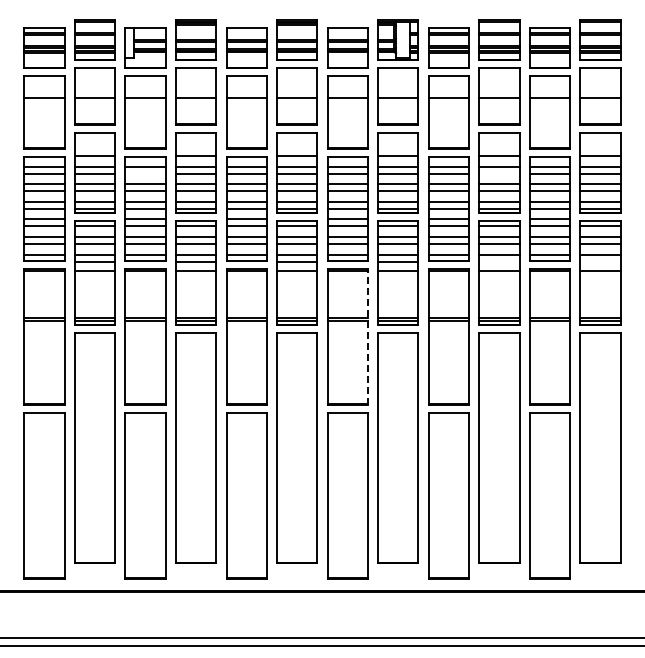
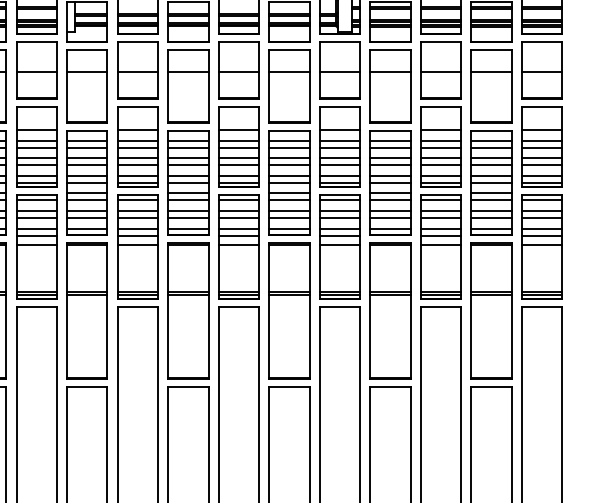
line: (145, 173) -> (87, 147), added
line: (499, 173) -> (441, 147), added
line: (499, 261) -> (441, 235), added
line: (600, 261) -> (542, 235), added
line: (367, 337) -> (309, 311), dashed -> solid

